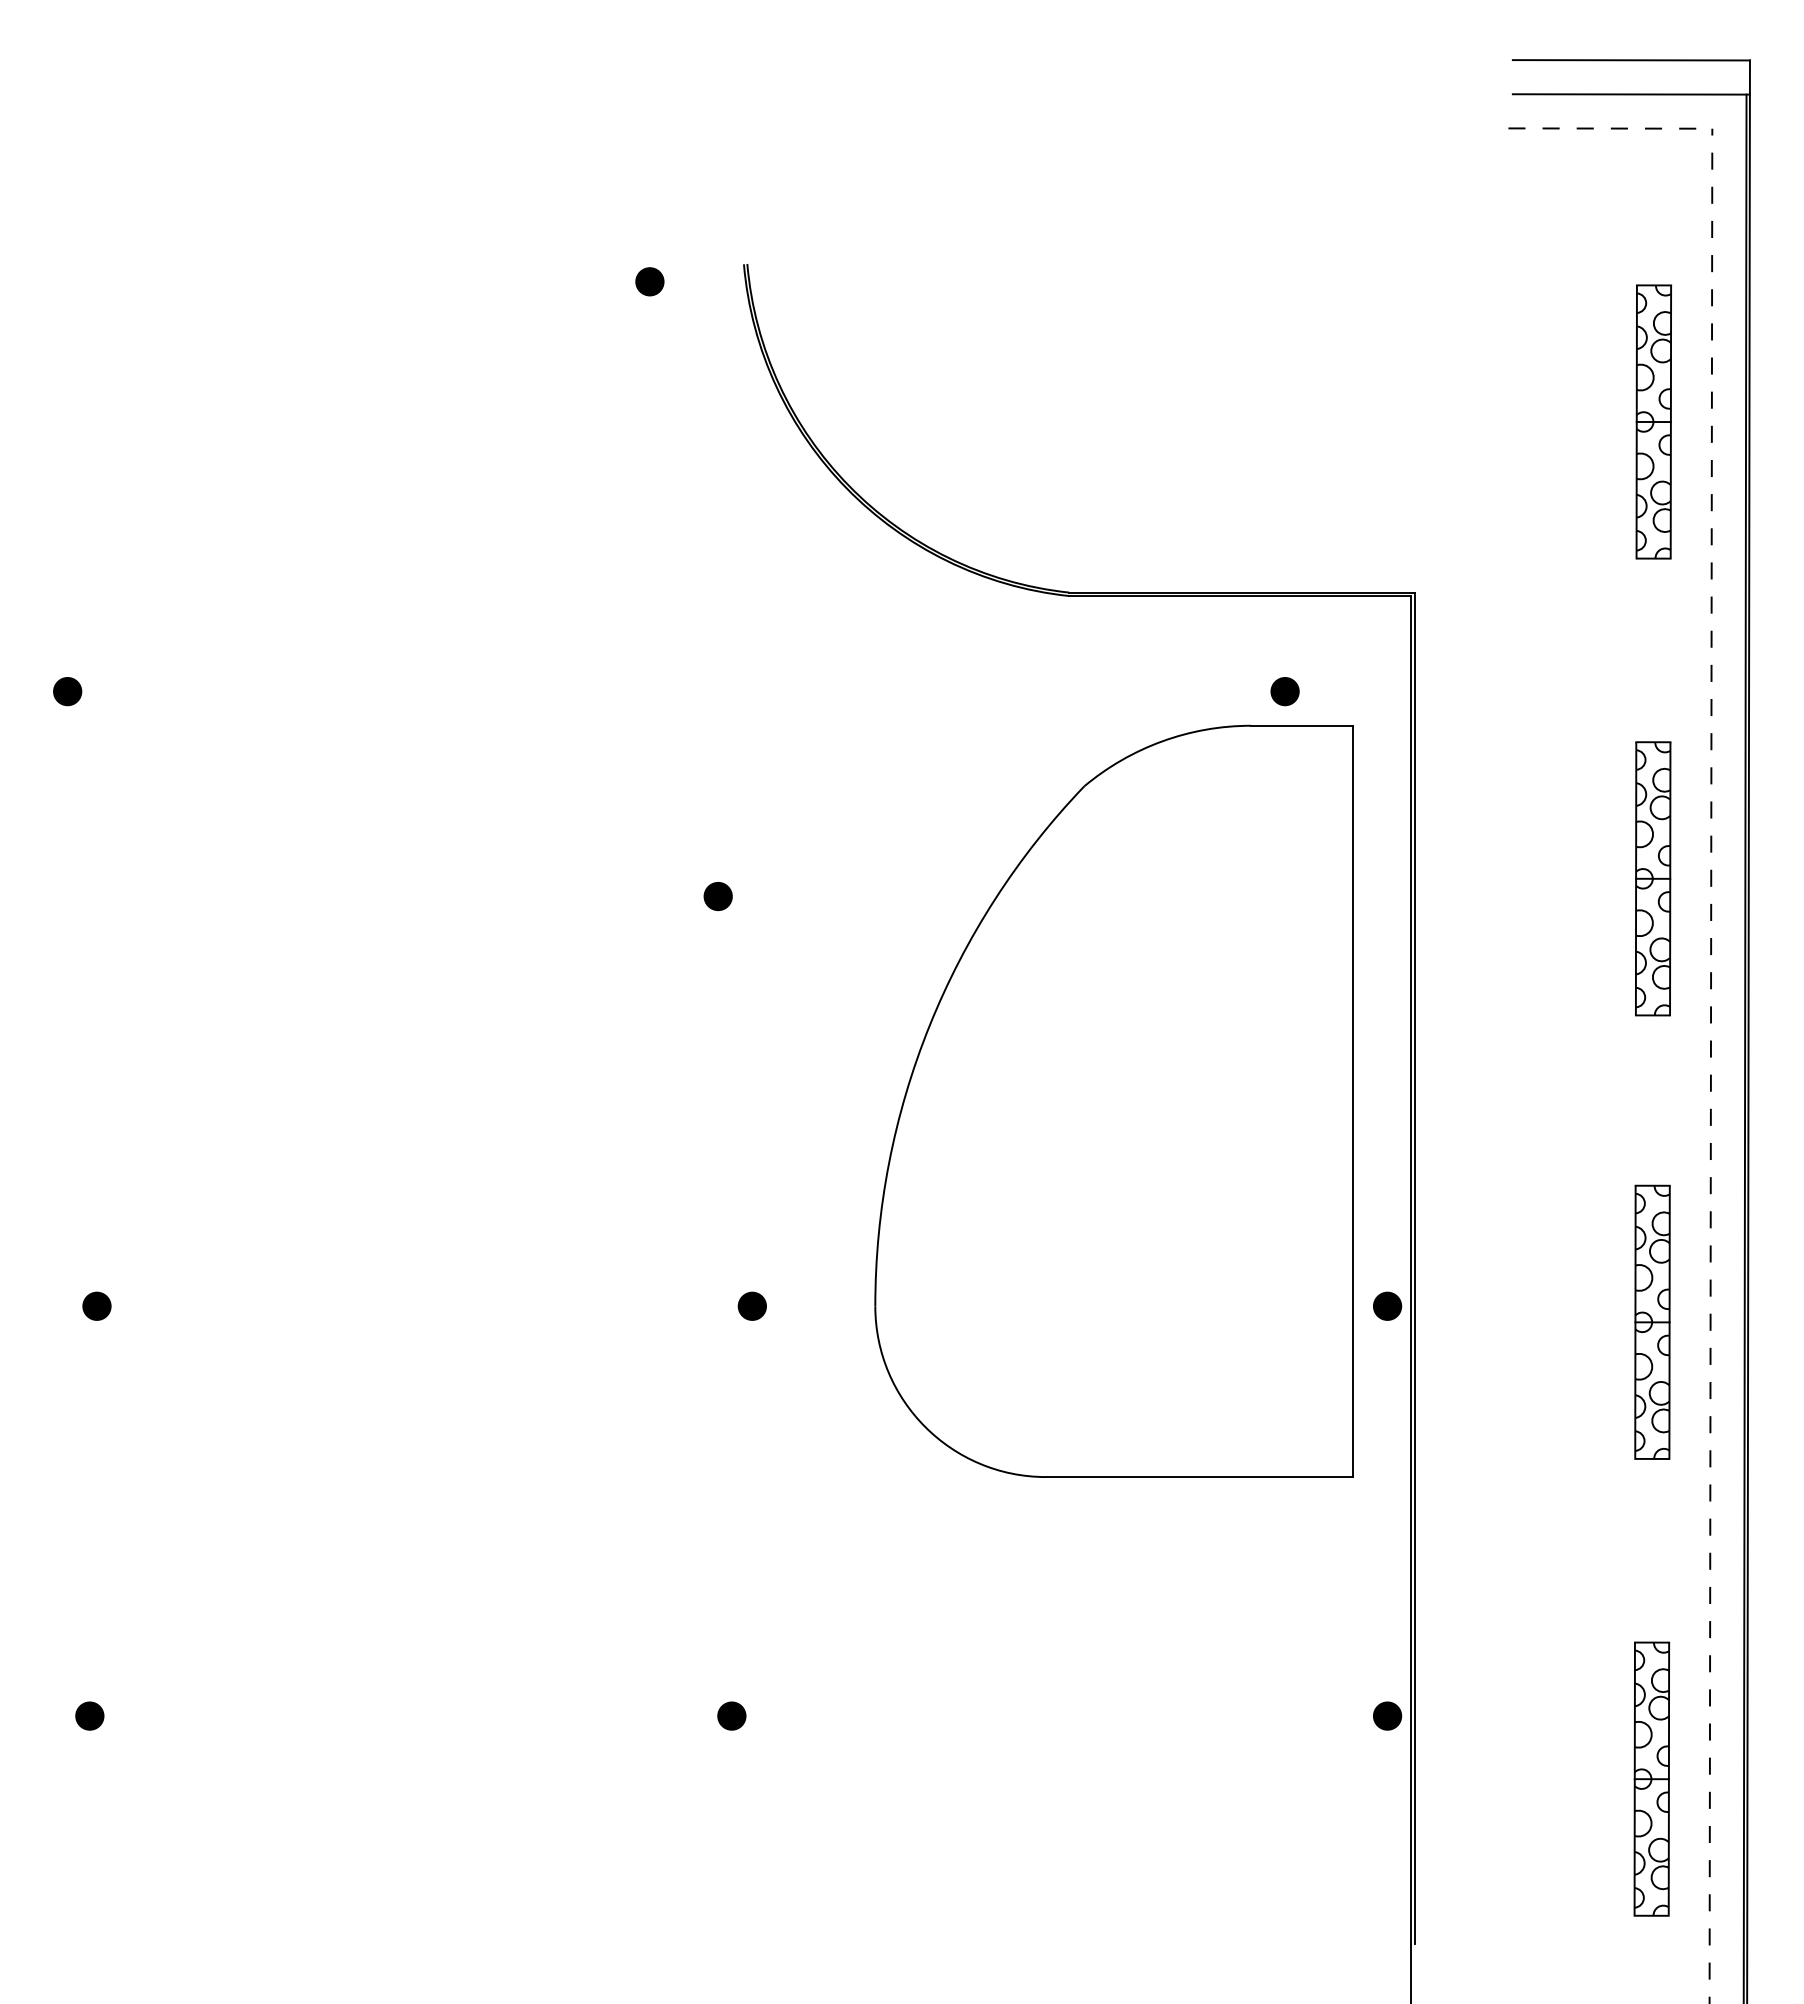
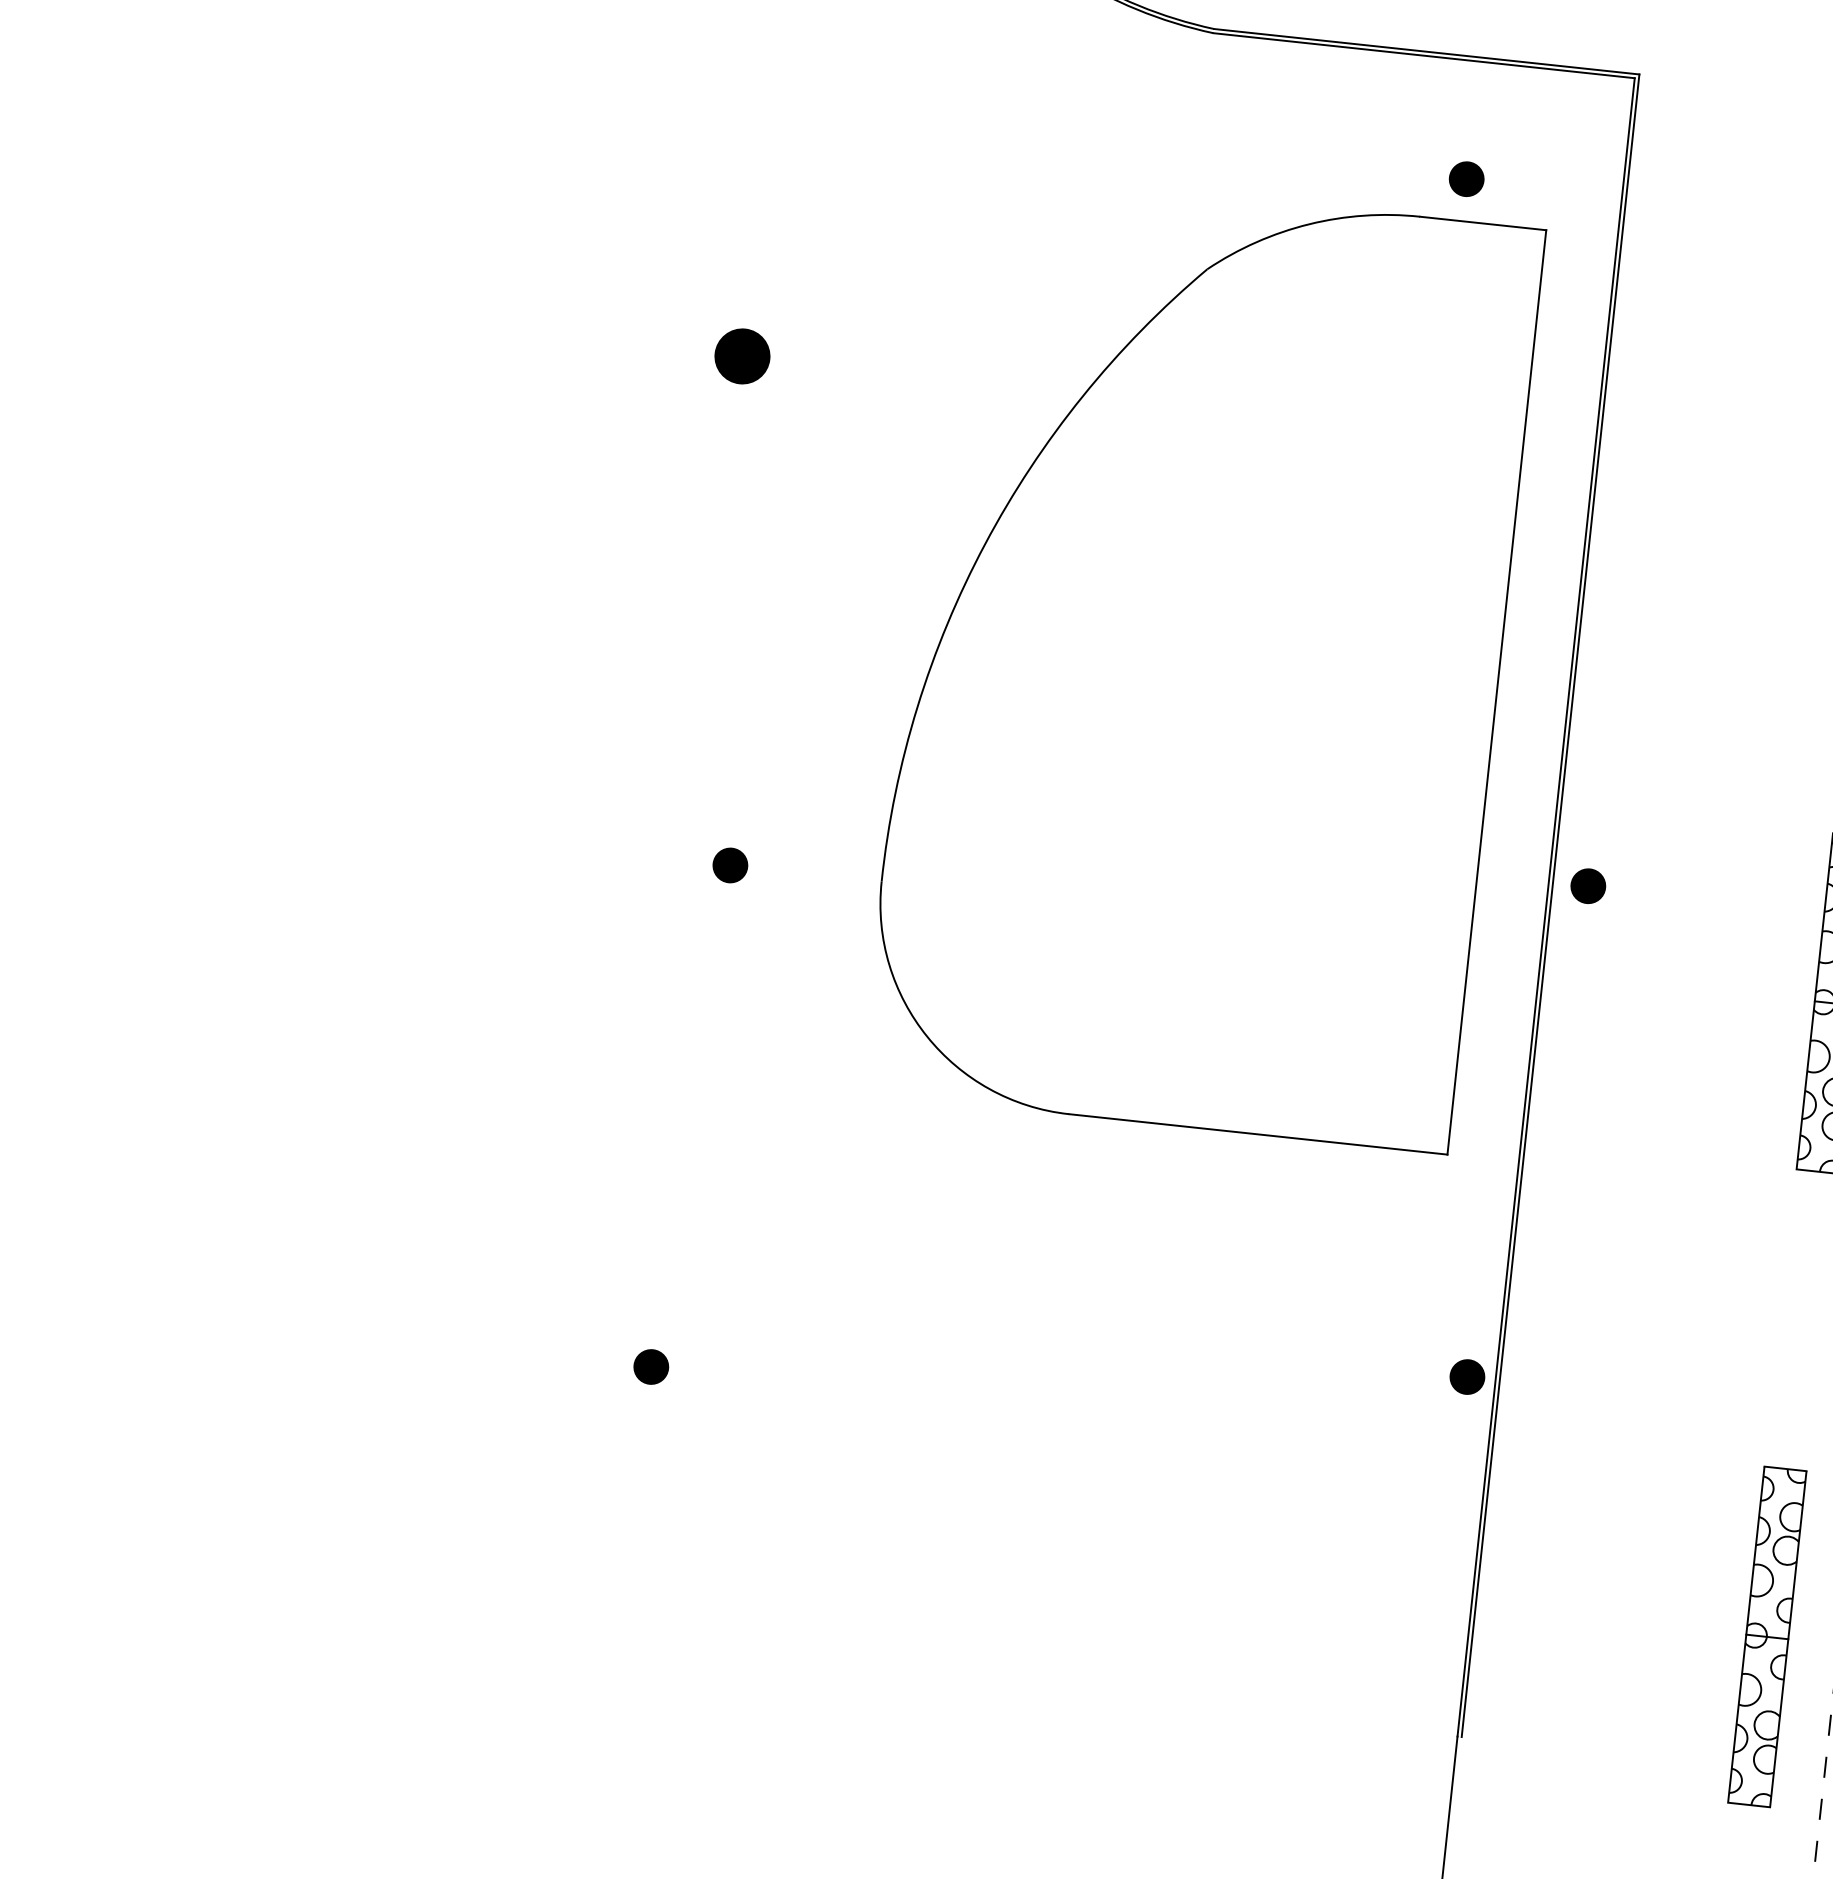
part: (717, 896) -> (741, 356), size x1.6
part: (1387, 1305) -> (1588, 885), moved
part: (1387, 1715) -> (1467, 1376), moved
part: (1651, 1778) -> (1766, 1636), moved

